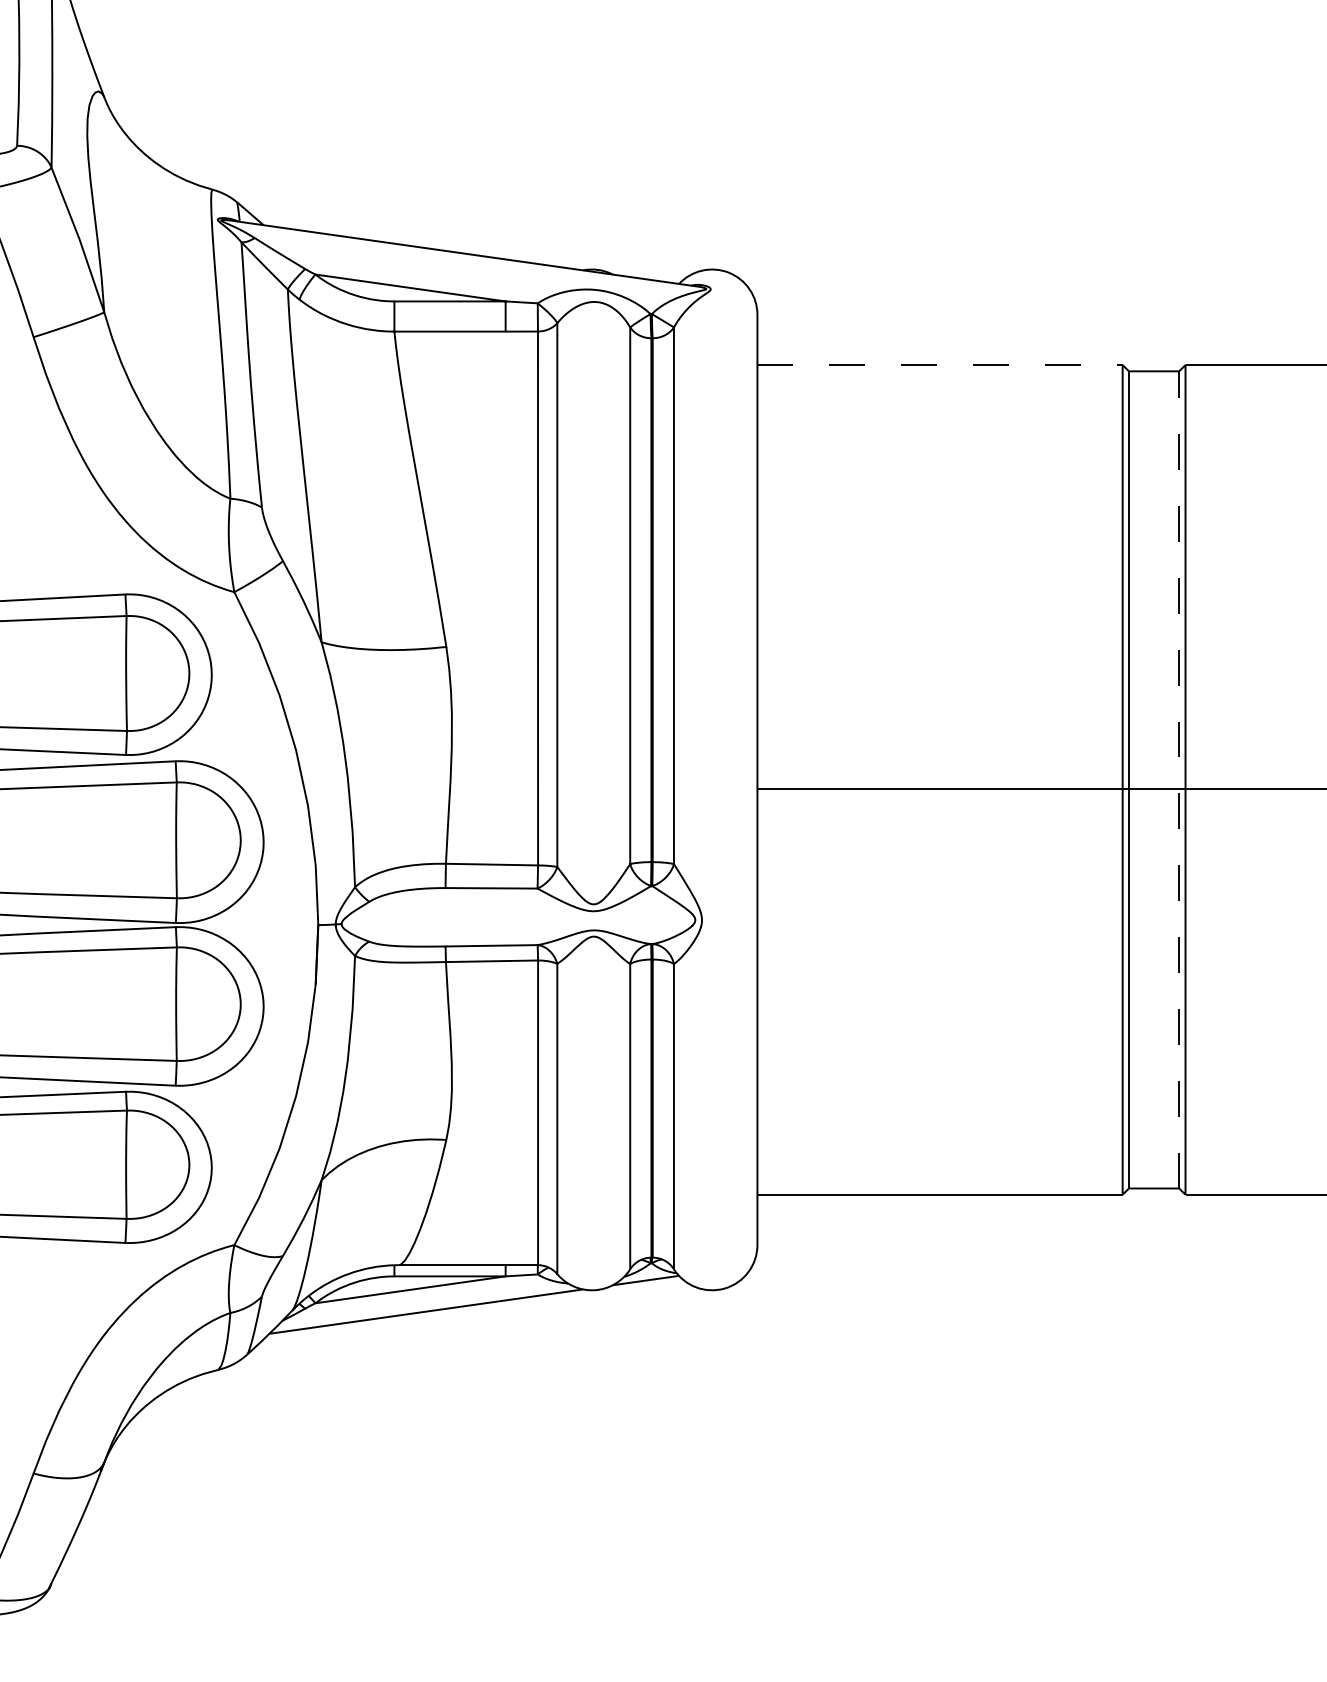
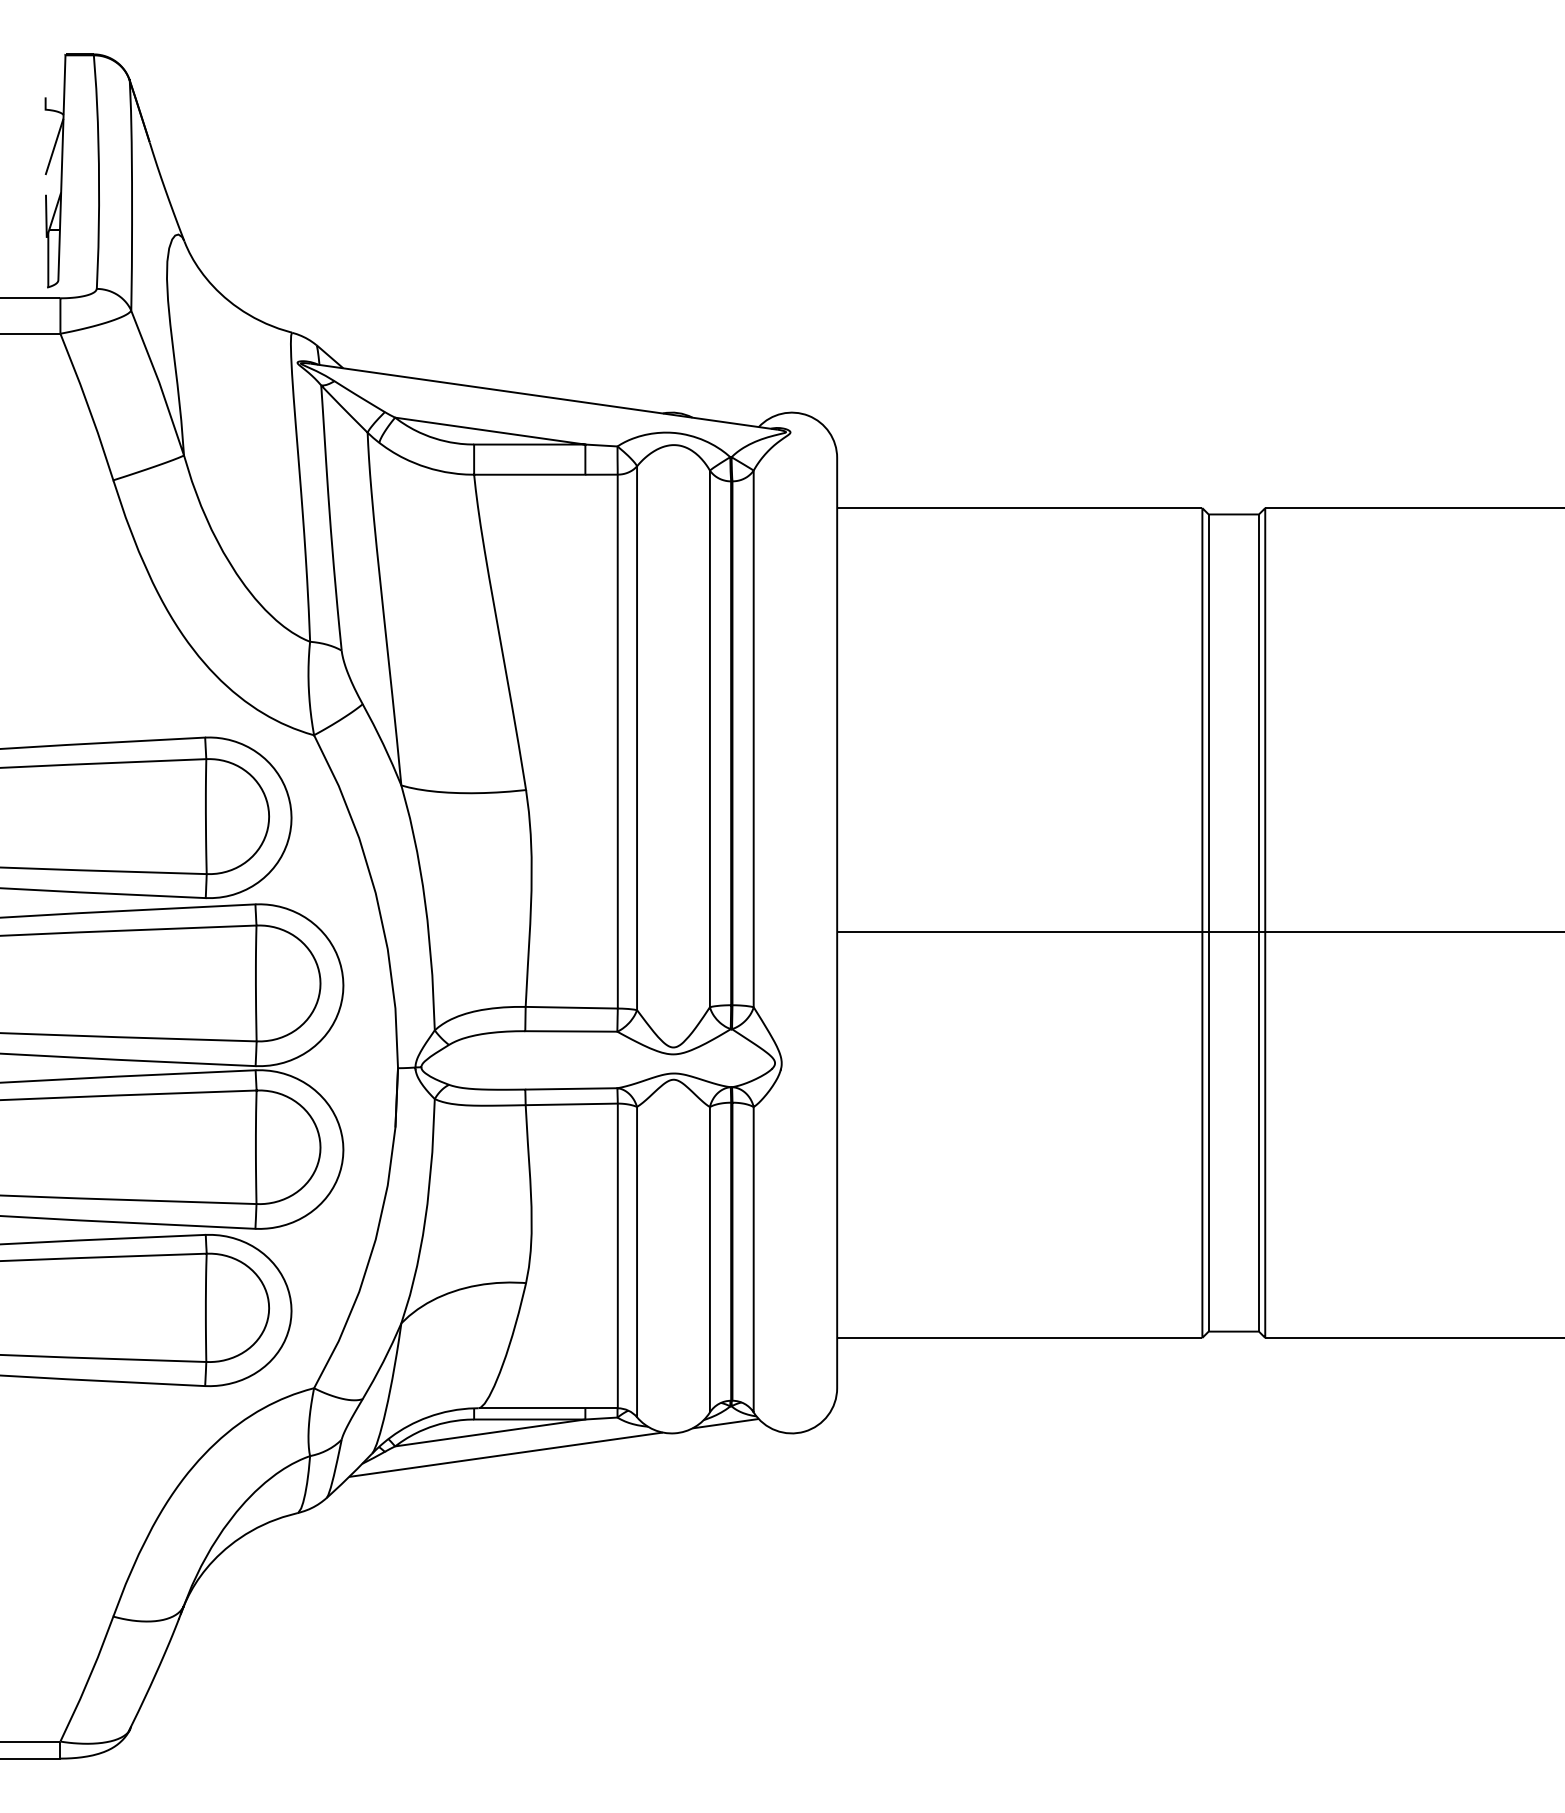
line: (939, 365) -> (1019, 508), dashed -> solid
line: (1178, 780) -> (1258, 923), dashed -> solid

